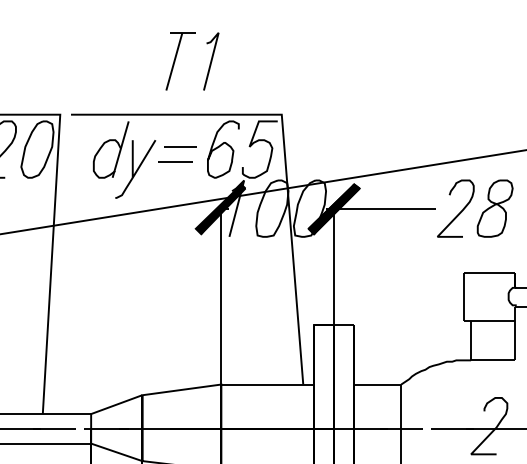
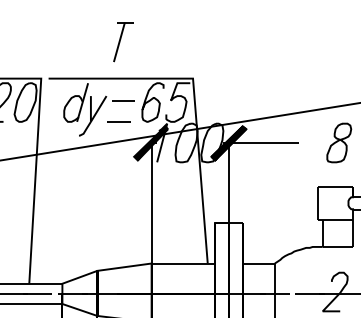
line: (210, 61) -> (144, 42), removed
line: (174, 161) -> (118, 121), moved
curve: (460, 210) -> (315, 144), removed

